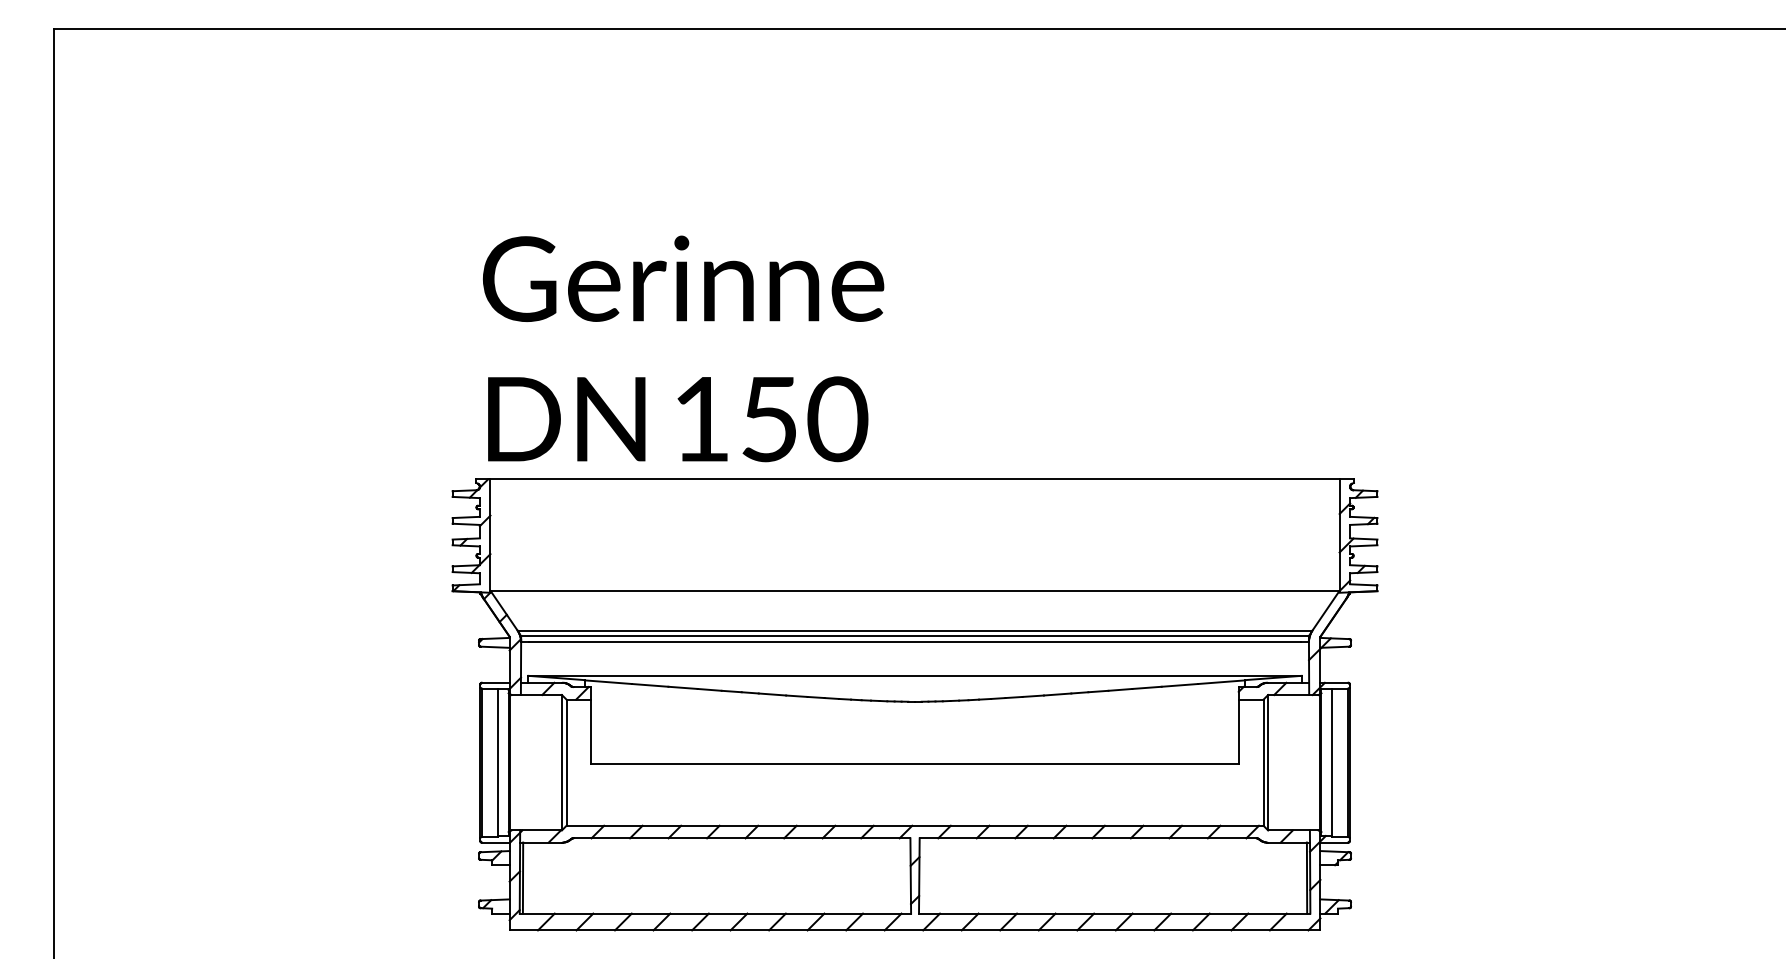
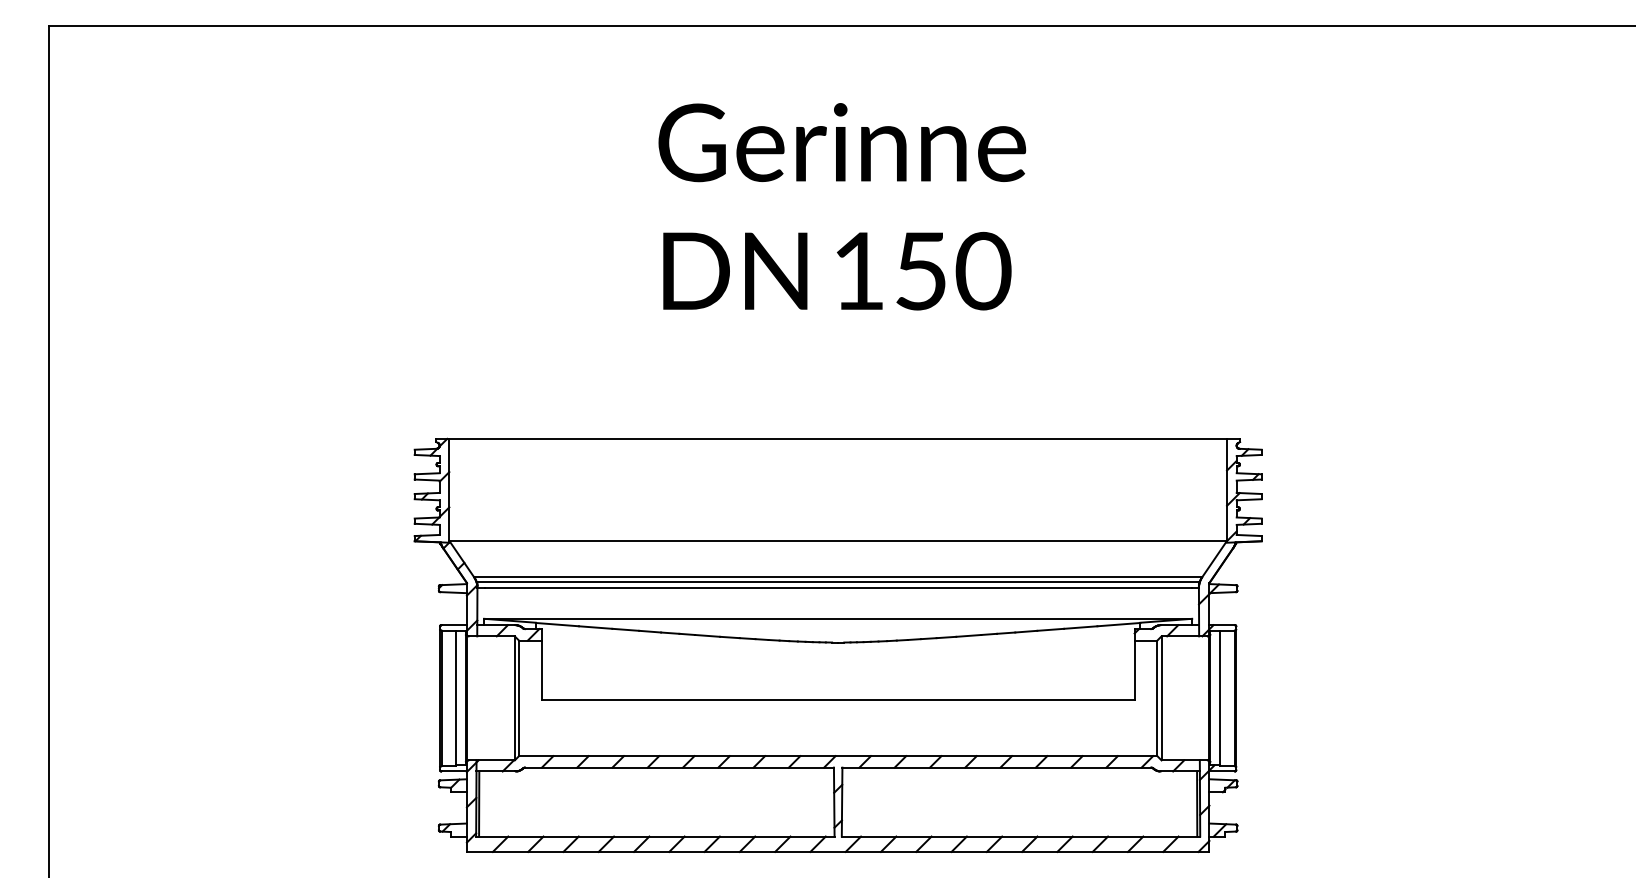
text: (683, 348) -> (842, 206), moved

